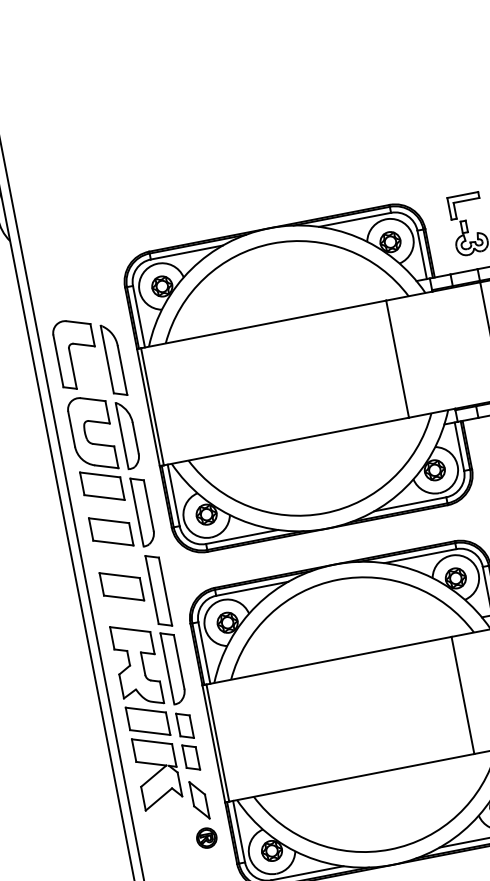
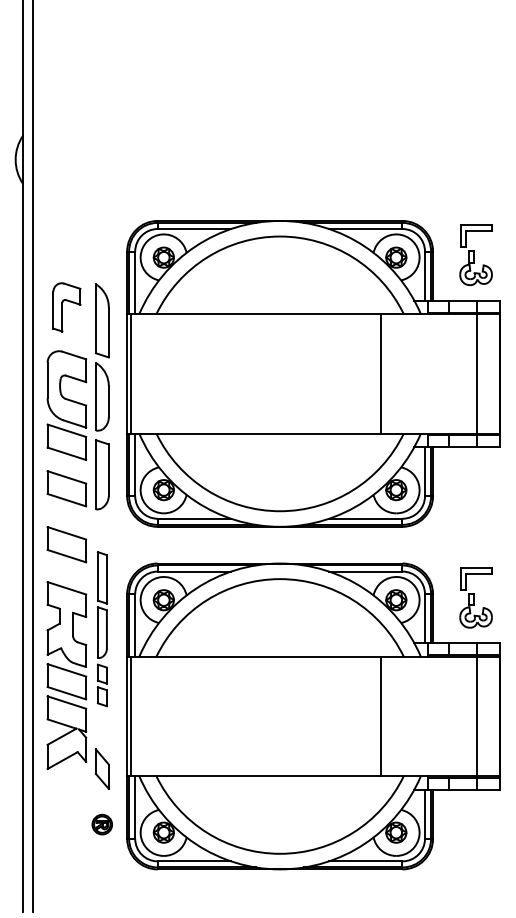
part: (76, 354) -> (66, 307), size x0.7
part: (173, 663) -> (102, 629), size x0.7
part: (205, 838) -> (101, 824), moved

